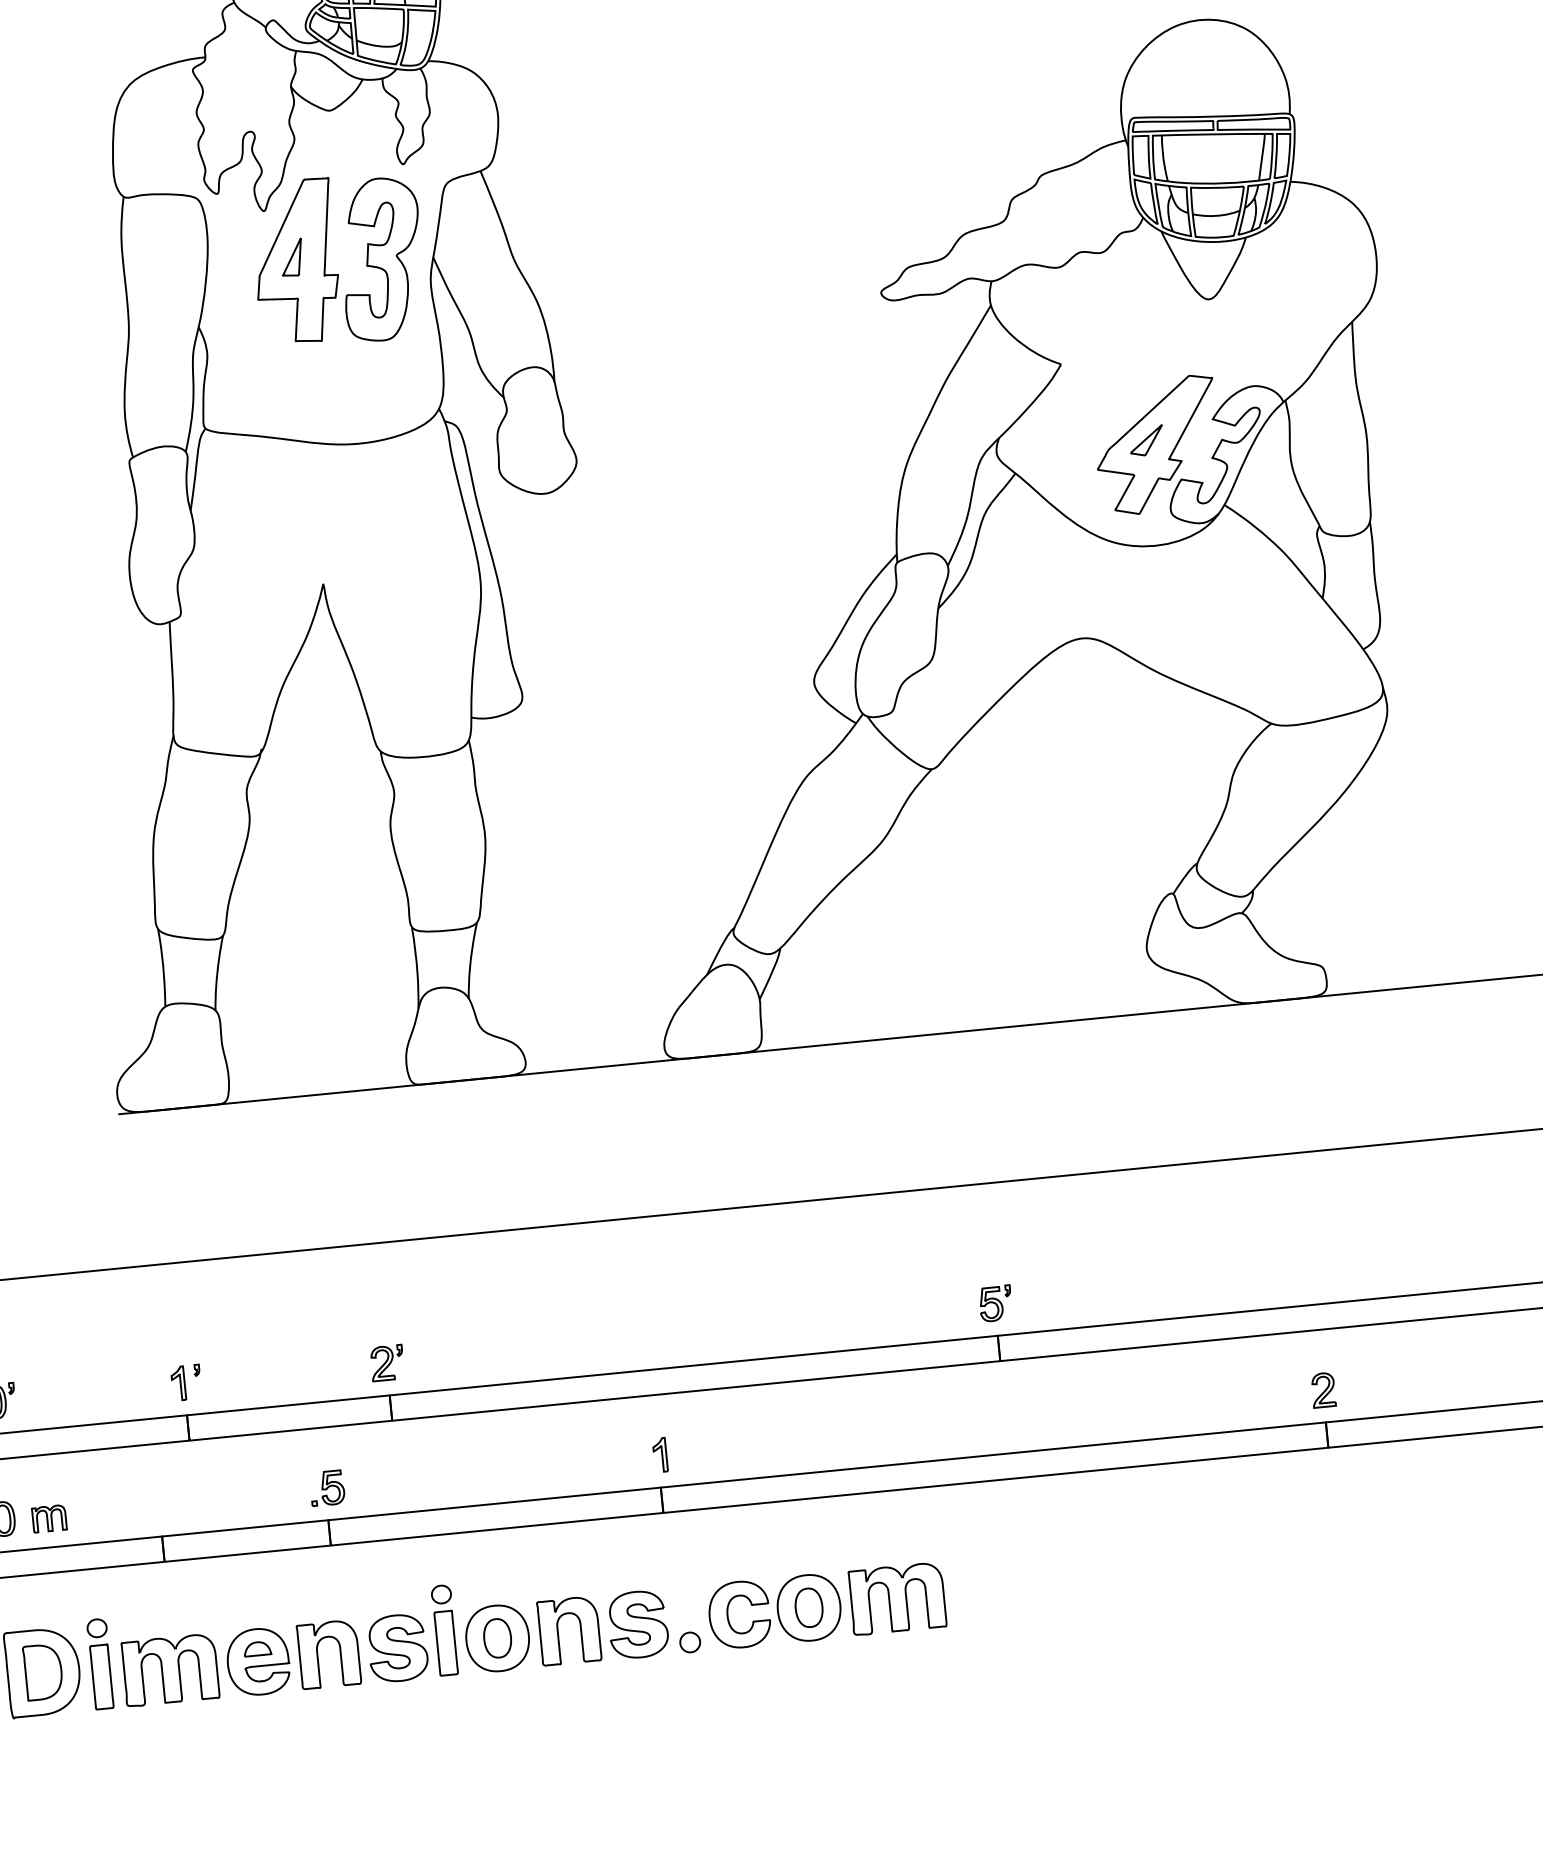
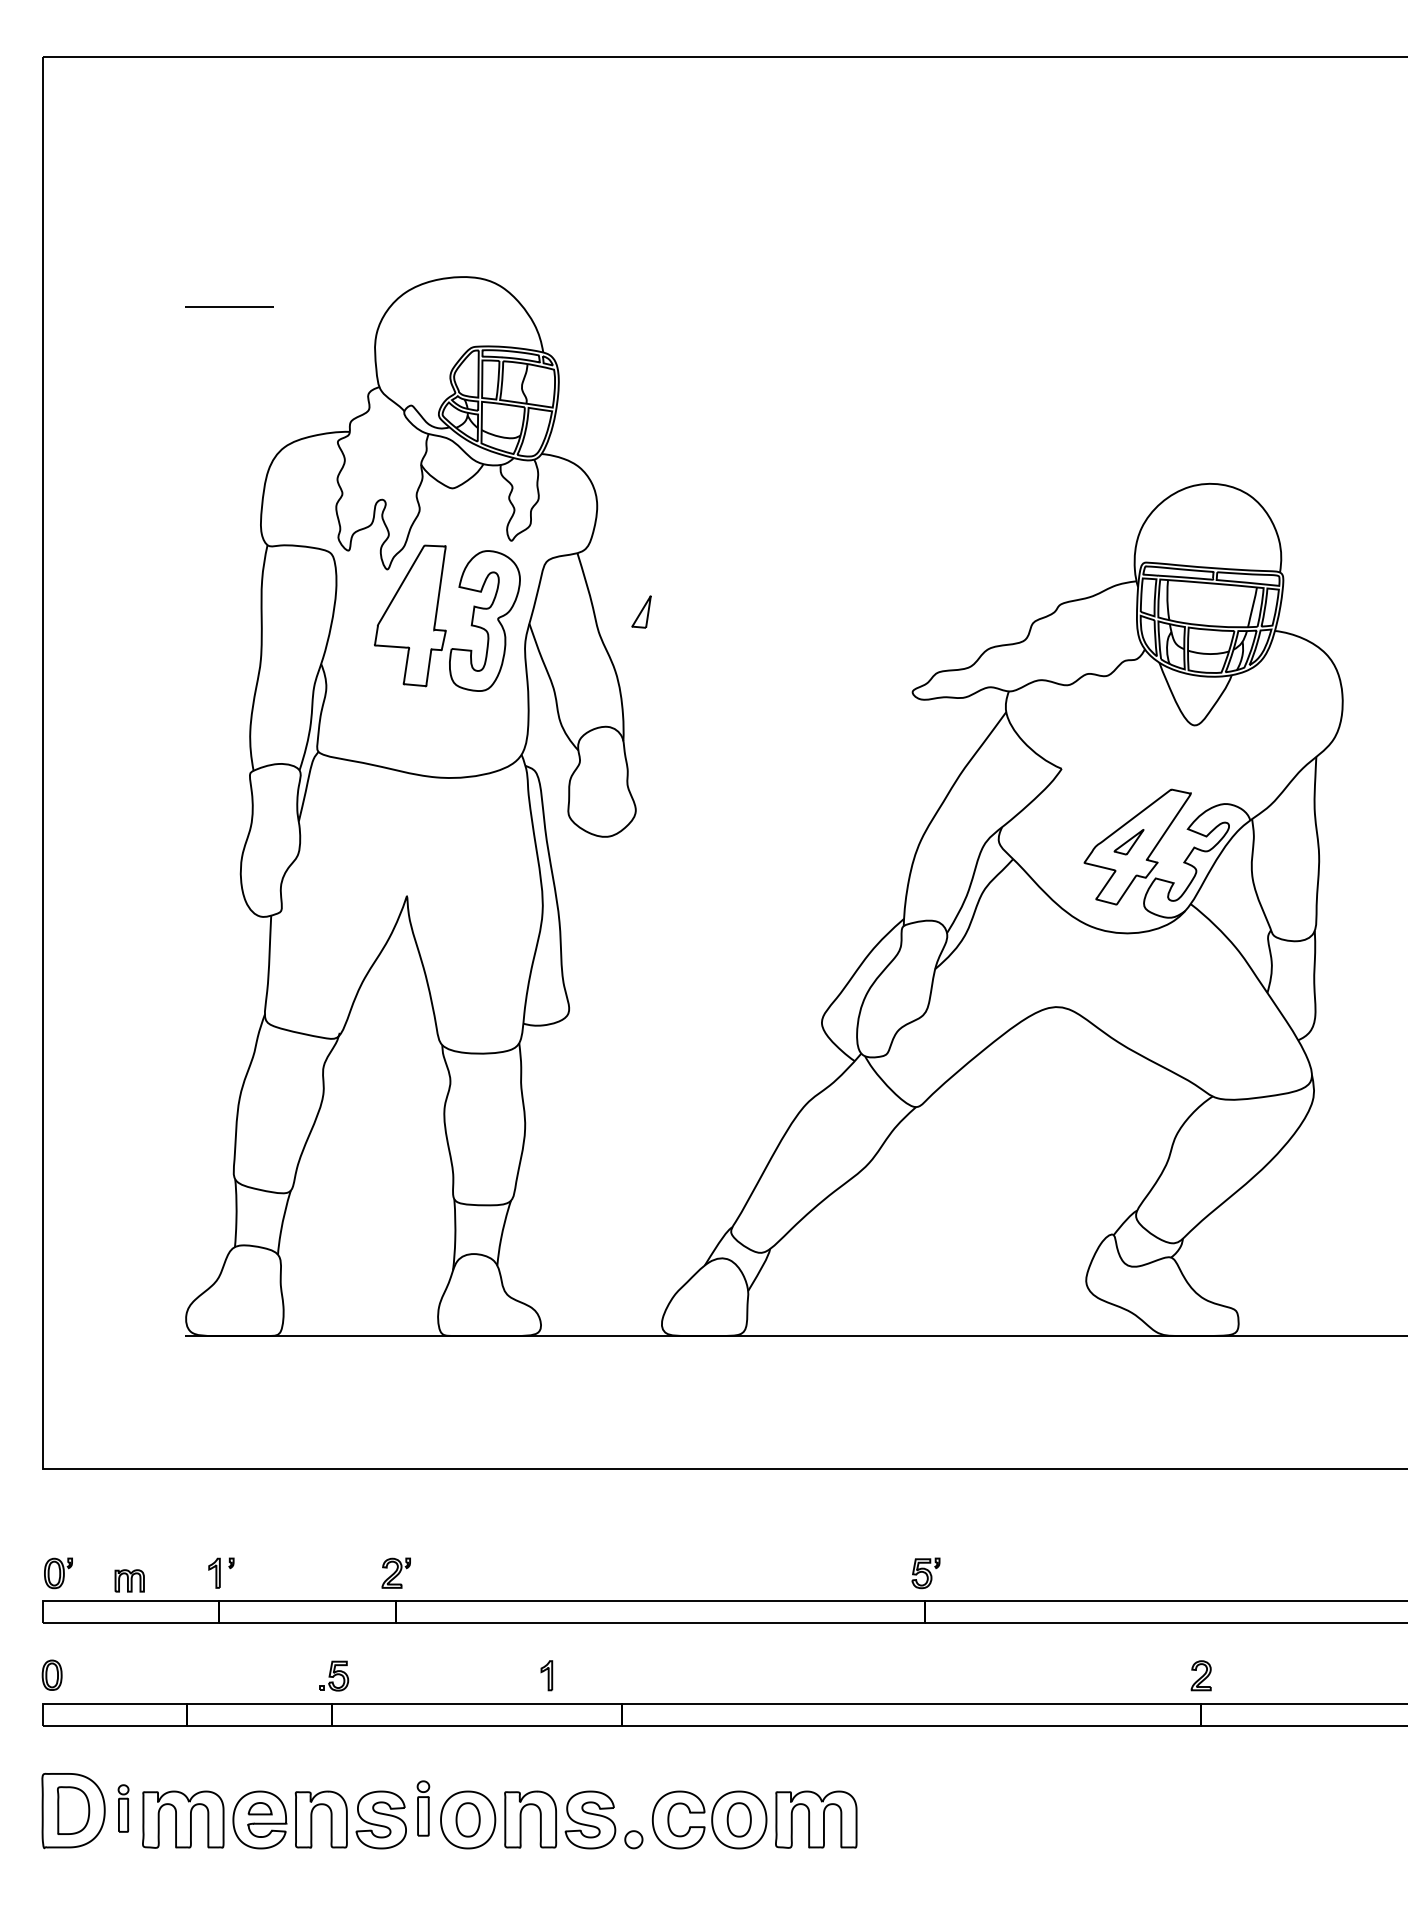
part: (291, 257) -> (641, 611), moved
part: (659, 1454) -> (546, 1675), moved
part: (49, 1518) -> (129, 1580), moved
part: (445, 1630) -> (423, 1808), size x0.7
part: (100, 1664) -> (123, 1808), size x0.6

